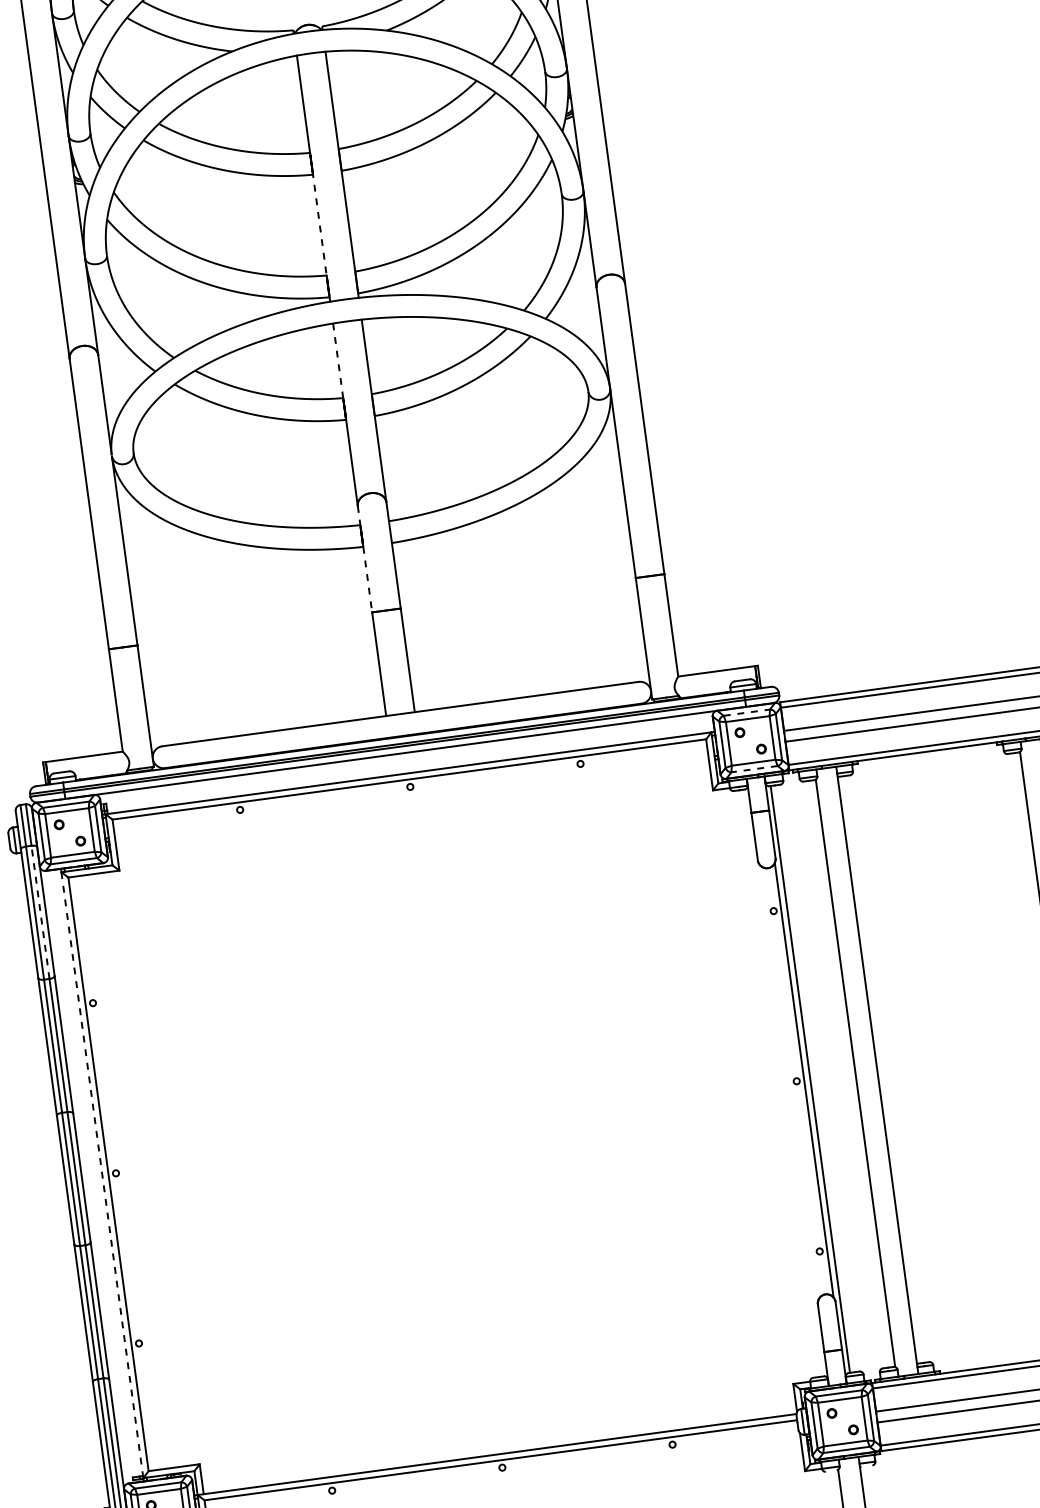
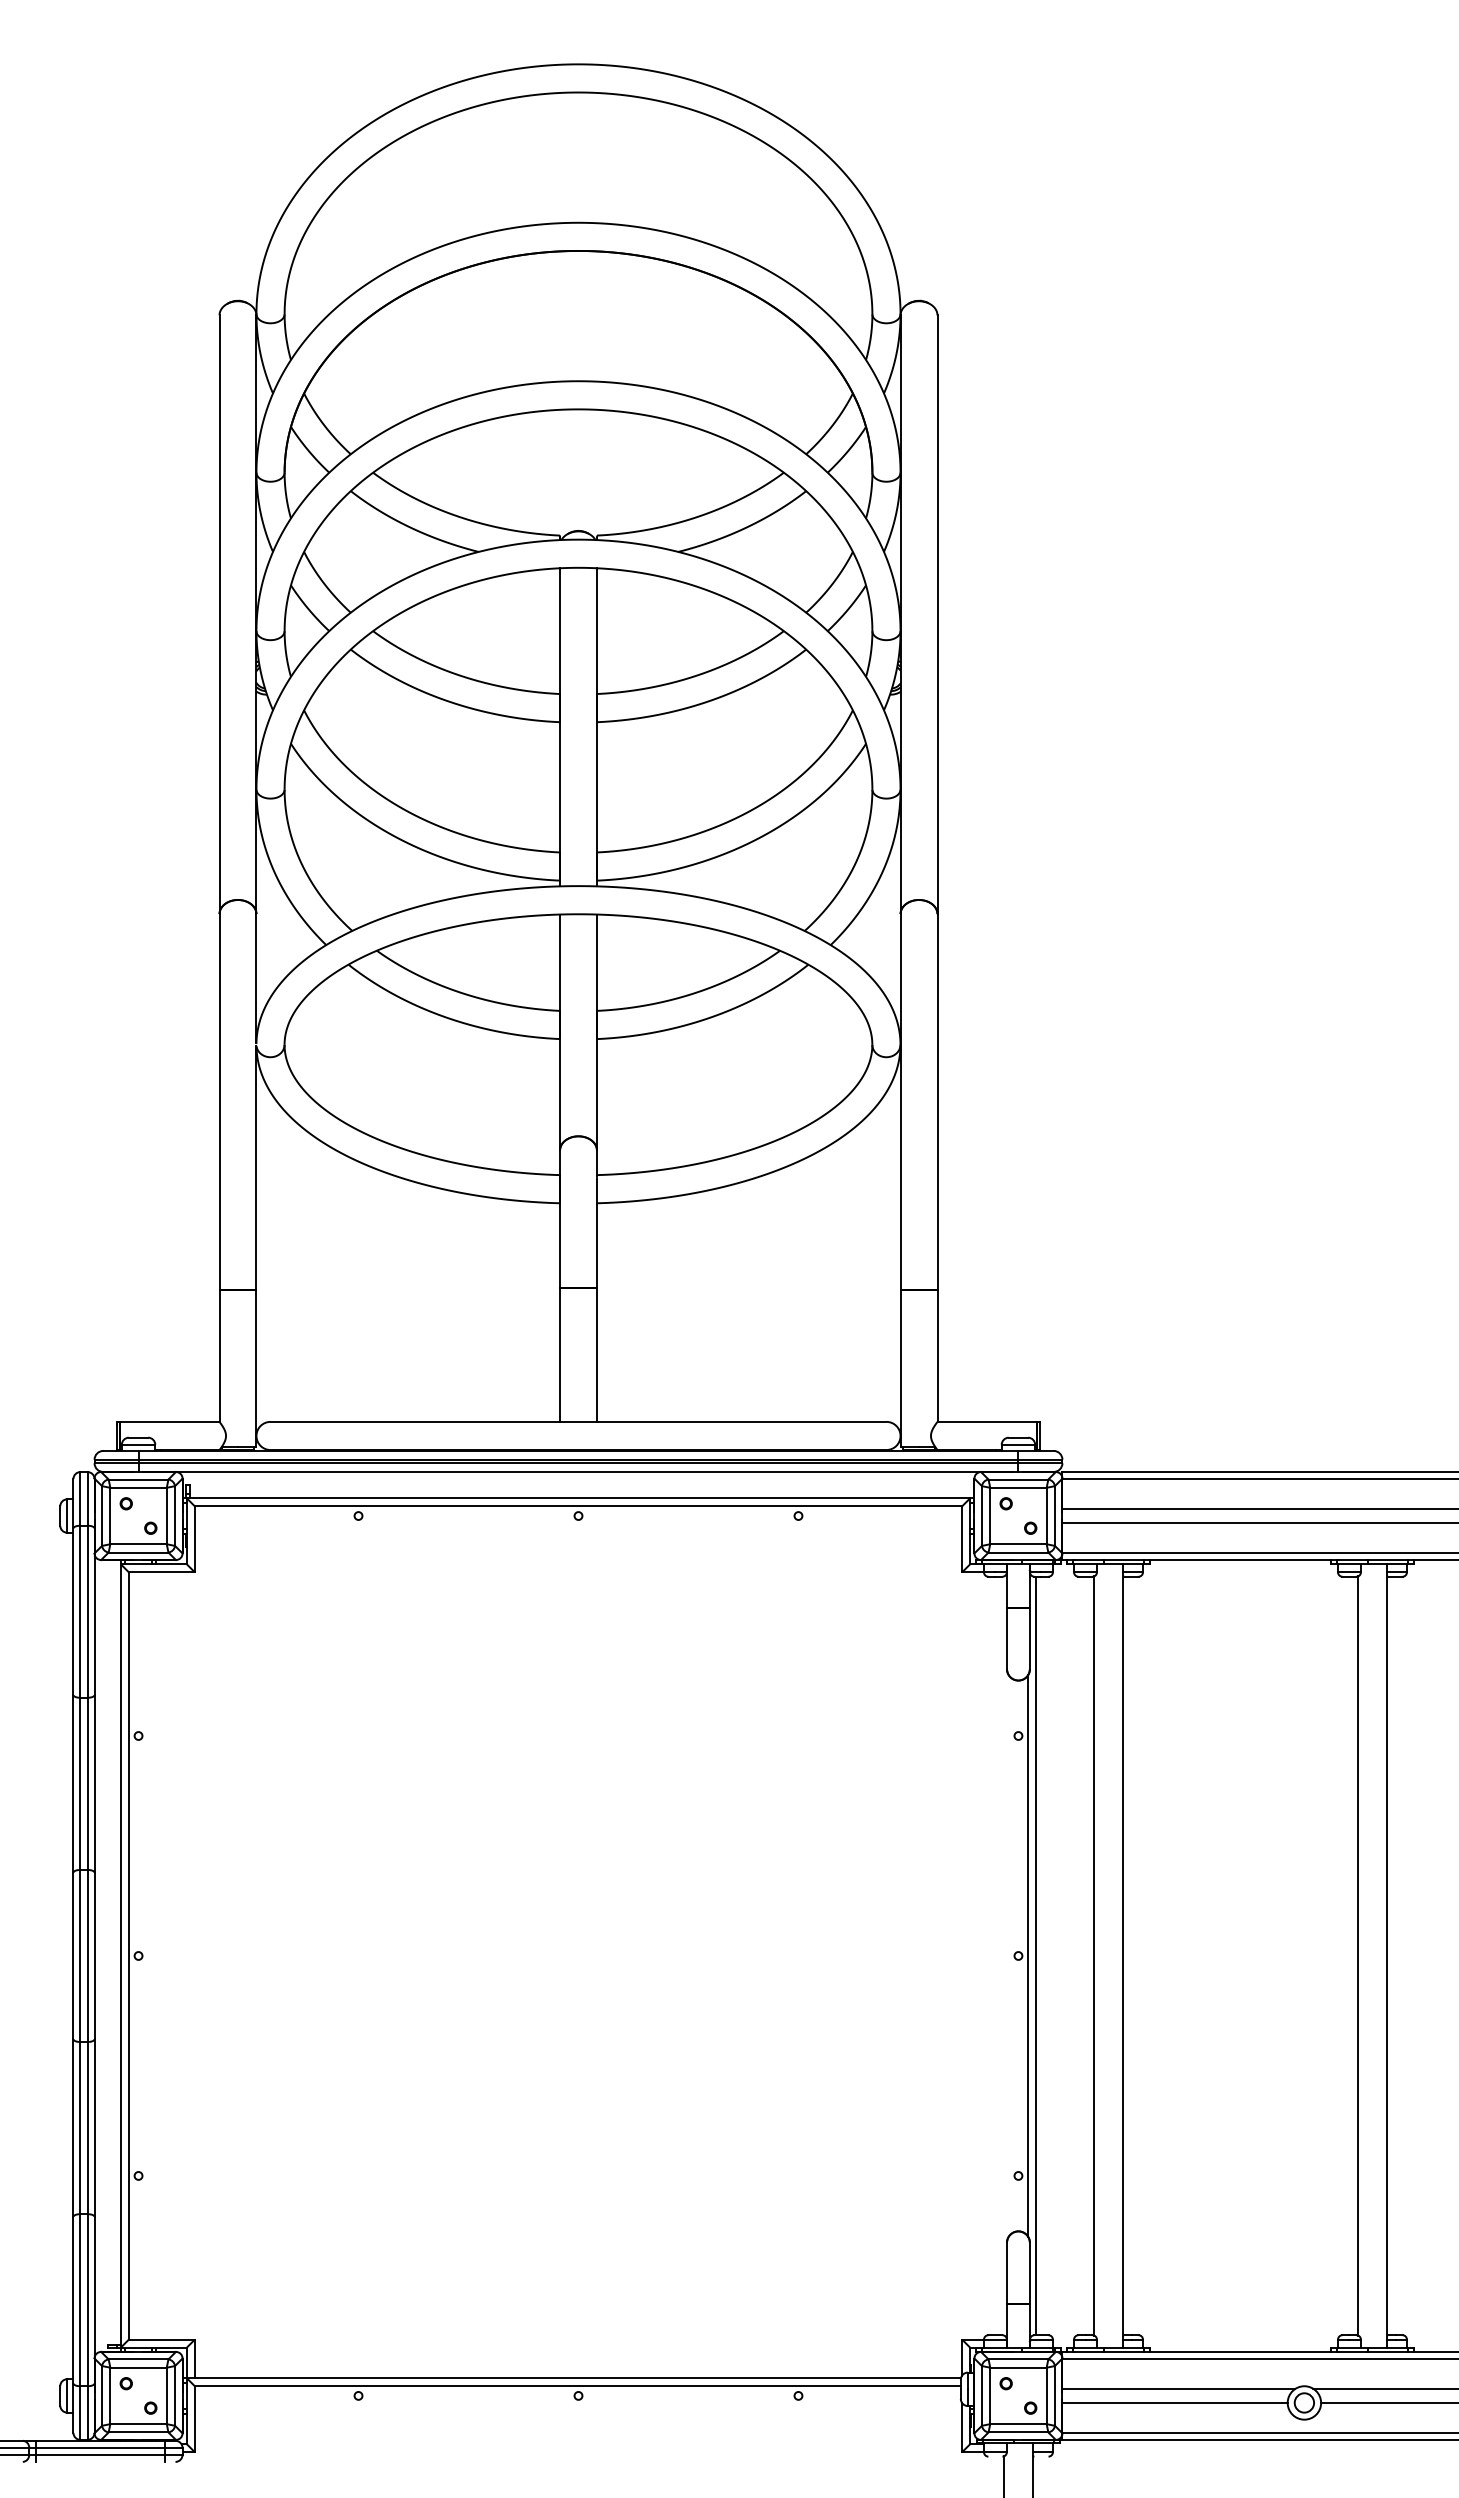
line: (319, 223) -> (560, 785), dashed -> solid
line: (338, 361) -> (560, 963), dashed -> solid
line: (365, 559) -> (560, 1219), dashed -> solid
line: (746, 712) -> (1018, 1479), dashed -> solid
line: (754, 769) -> (1018, 1552), dashed -> solid
line: (40, 912) -> (87, 1611), dashed -> solid
line: (101, 1174) -> (120, 1955), dashed -> solid

